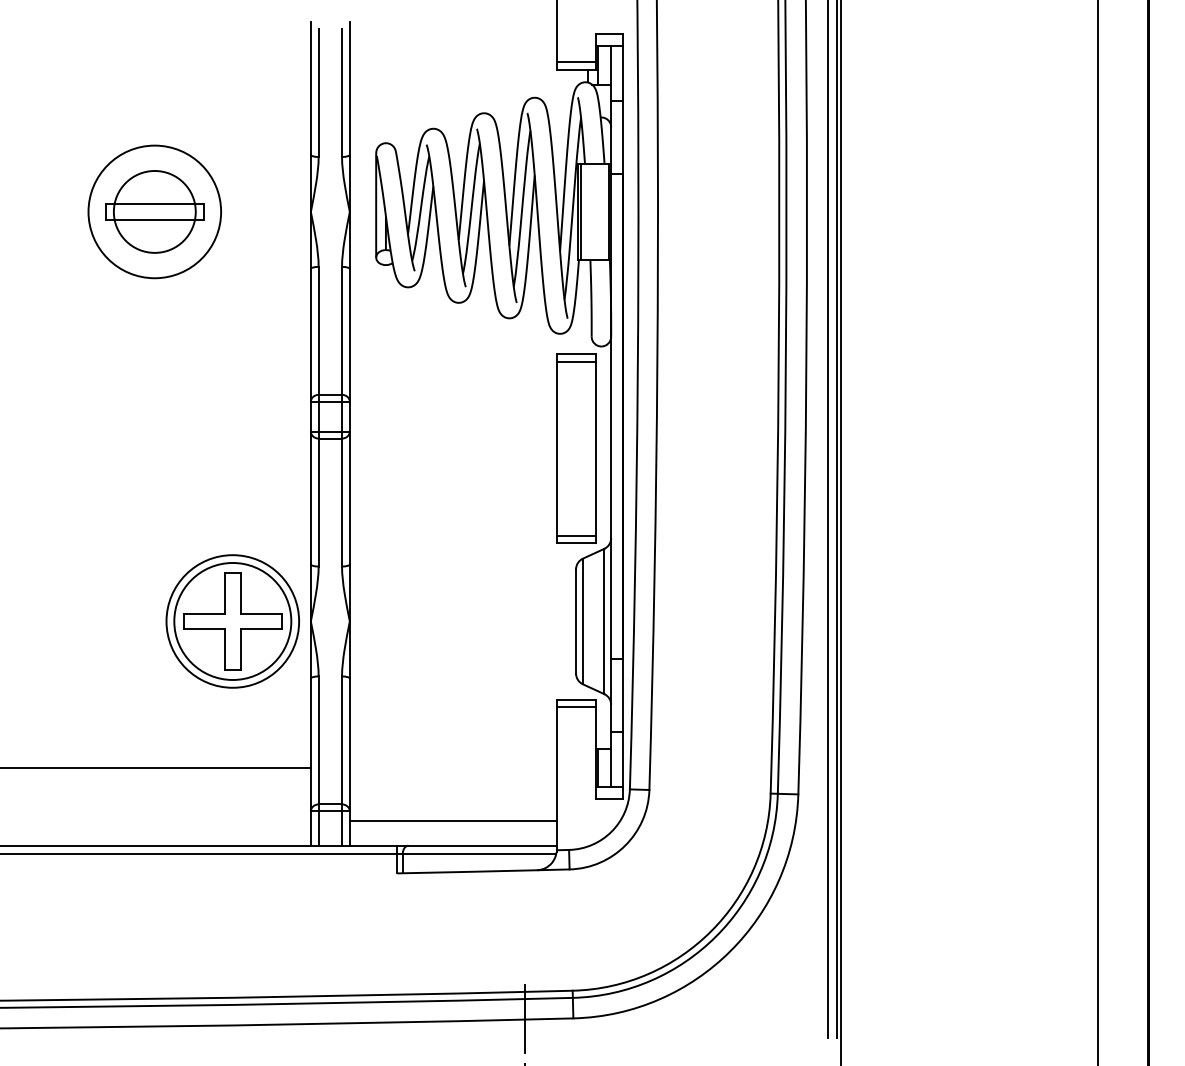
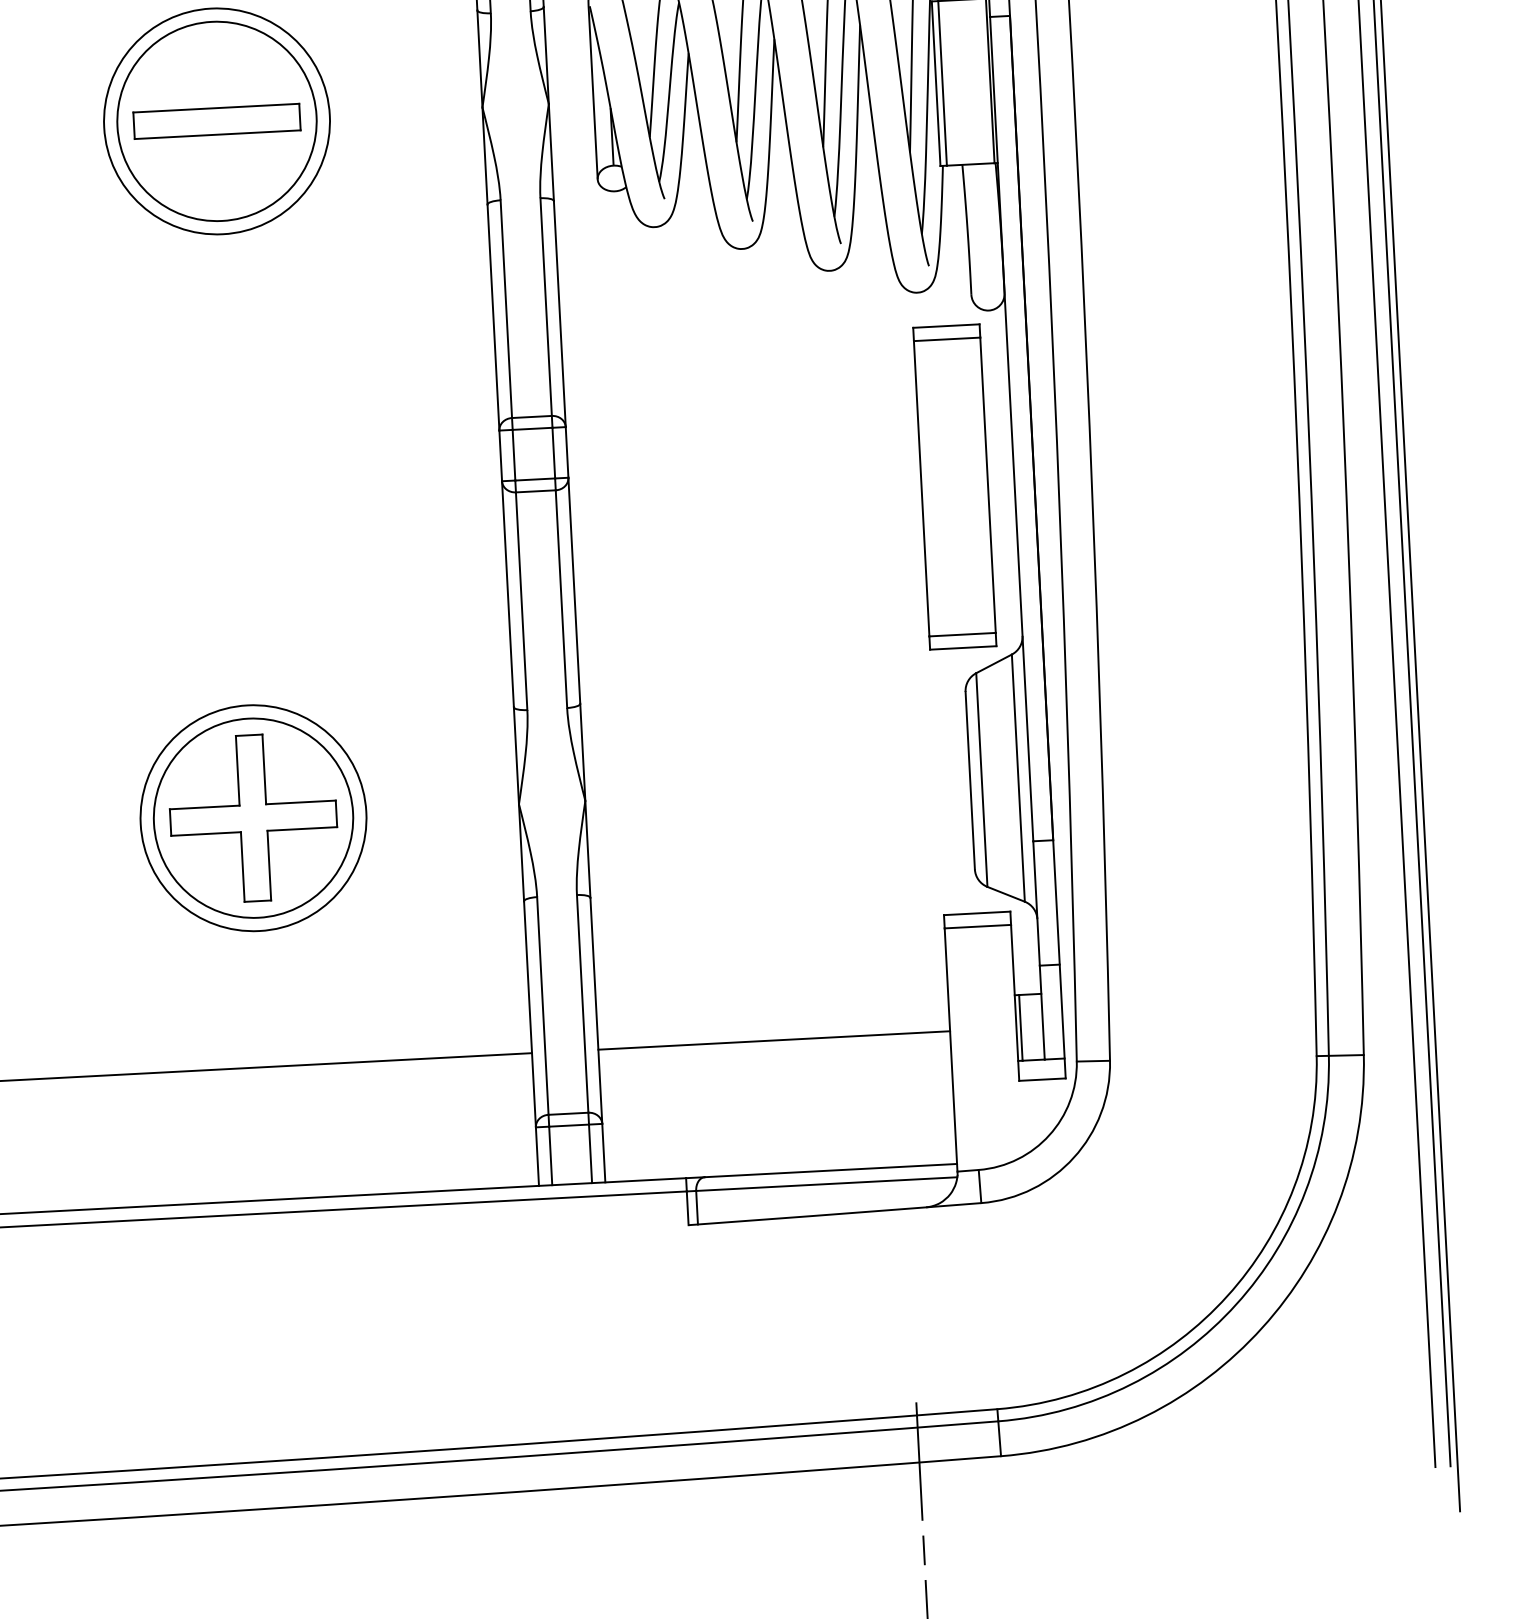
circle: (154, 211) -> (216, 120), size x1.43
part: (232, 621) -> (252, 818), moved
line: (452, 820) -> (773, 1040), moved

